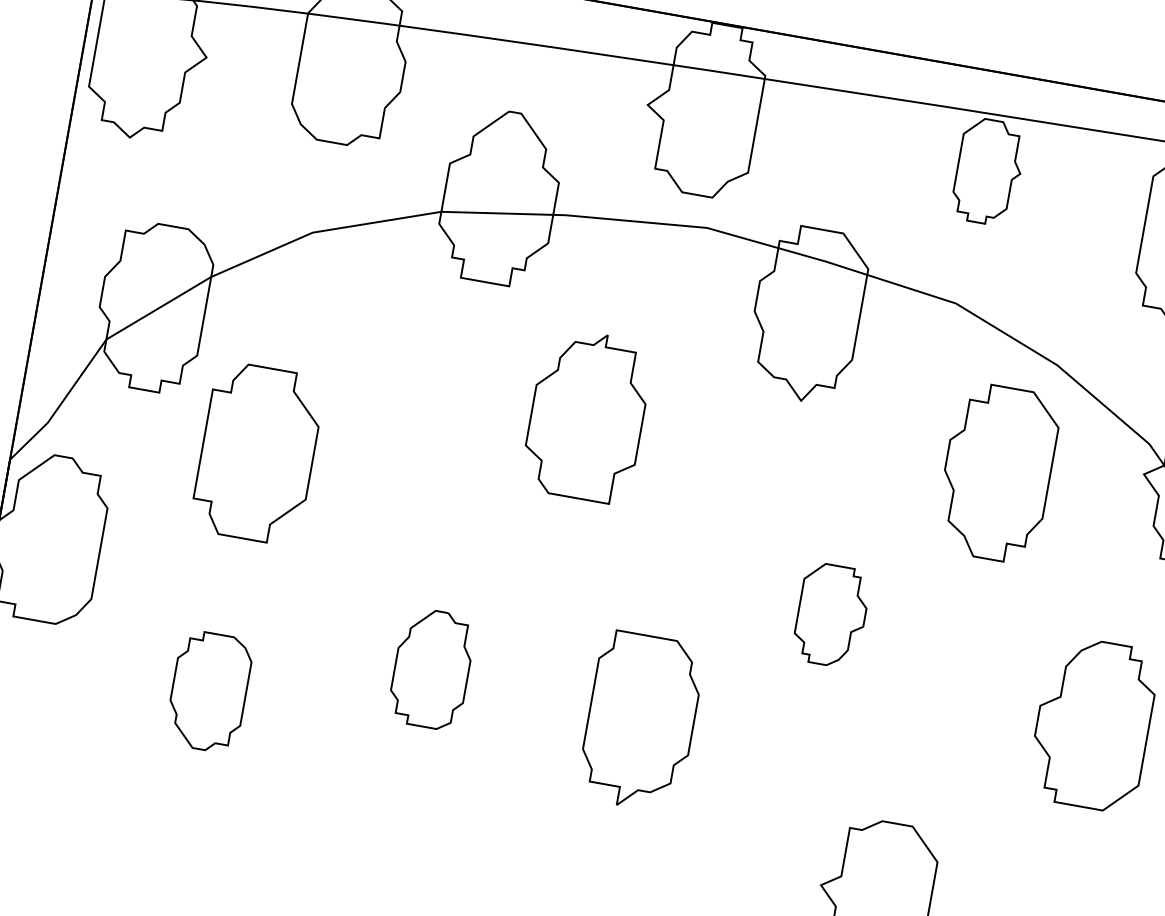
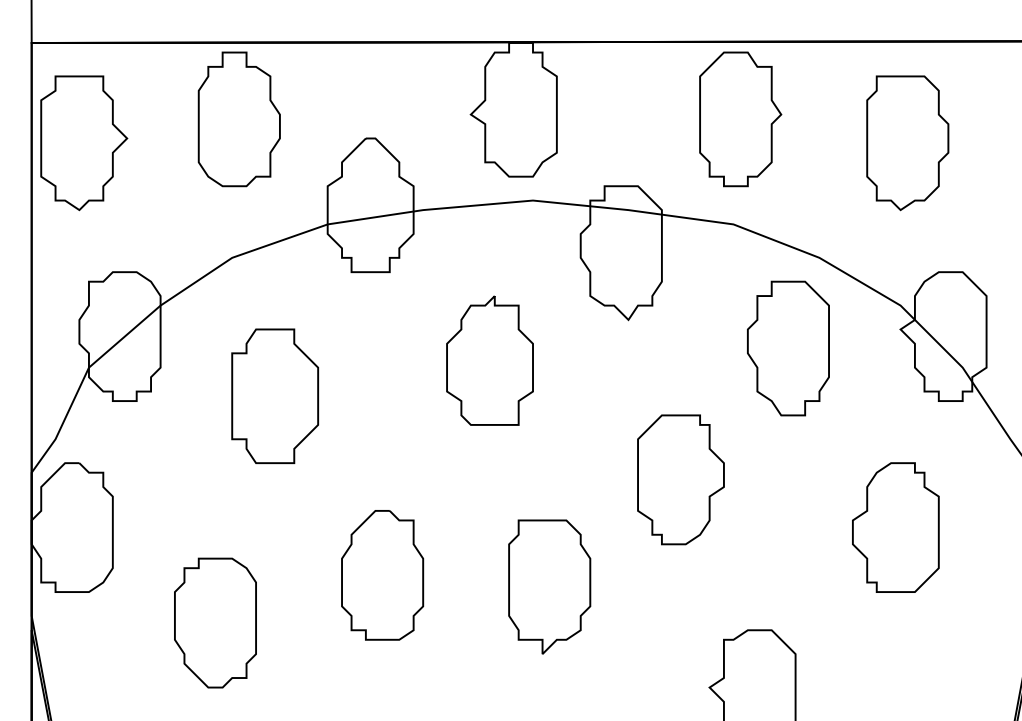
part: (988, 172) -> (740, 119), size x1.67
part: (586, 415) -> (489, 360), moved
part: (257, 452) -> (274, 395), moved
part: (831, 614) -> (680, 479), size x1.67
part: (431, 669) -> (382, 575), size x1.43
part: (209, 691) -> (215, 622), size x1.43

